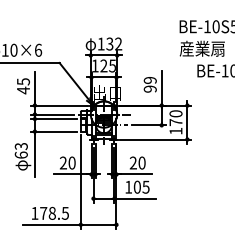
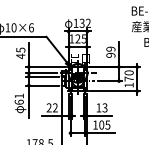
text: (20, 146) -> (18, 96), 63 -> 61
text: (71, 162) -> (54, 107), 20 -> 22
text: (137, 162) -> (101, 107), 20 -> 13

